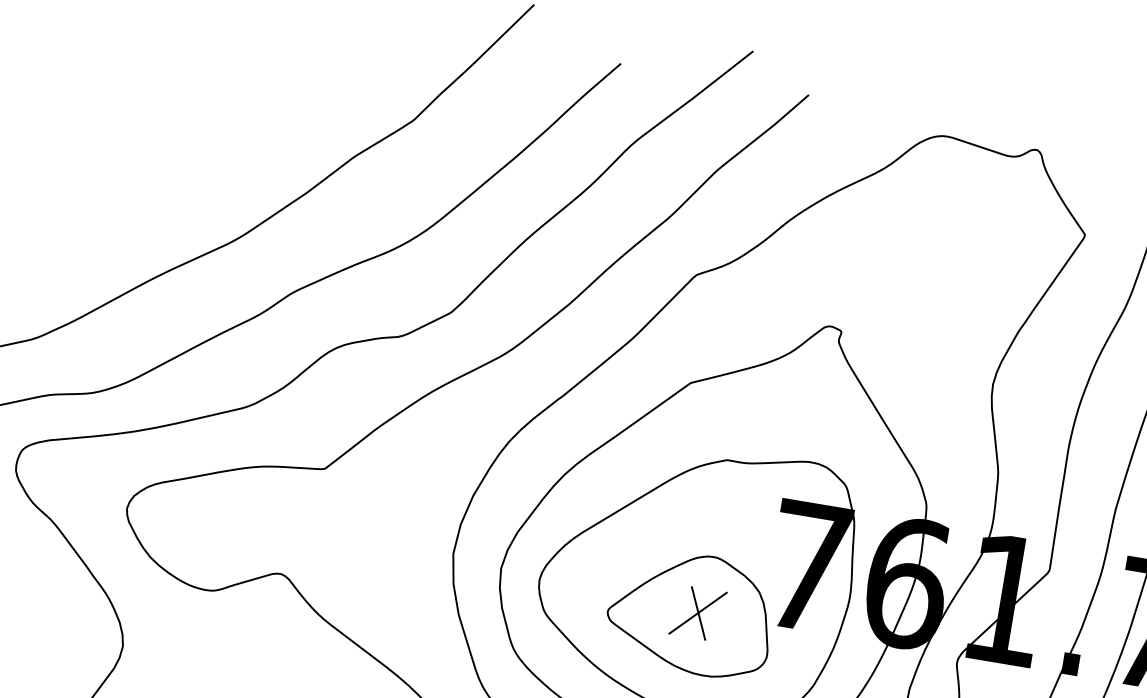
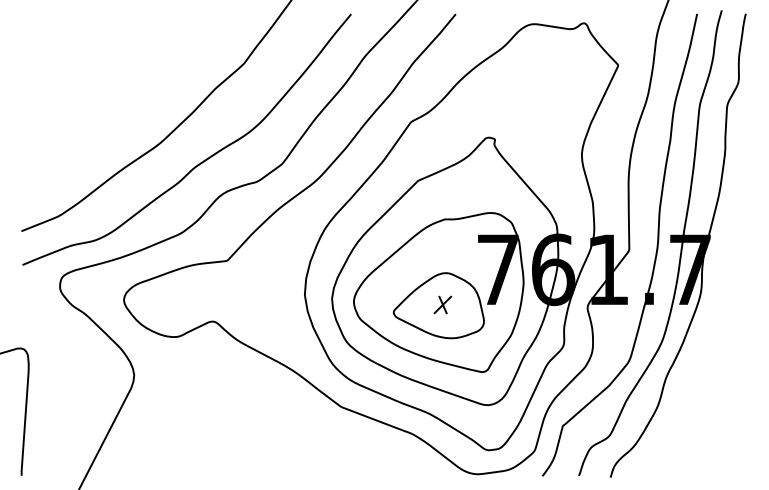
part: (697, 612) -> (442, 304), size x0.6

